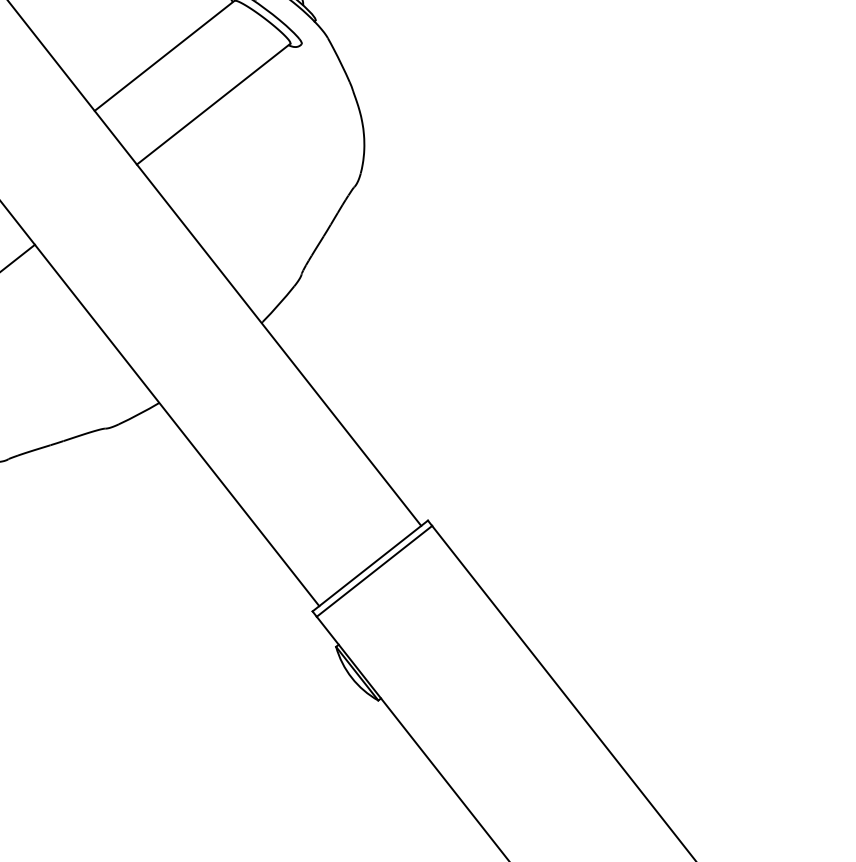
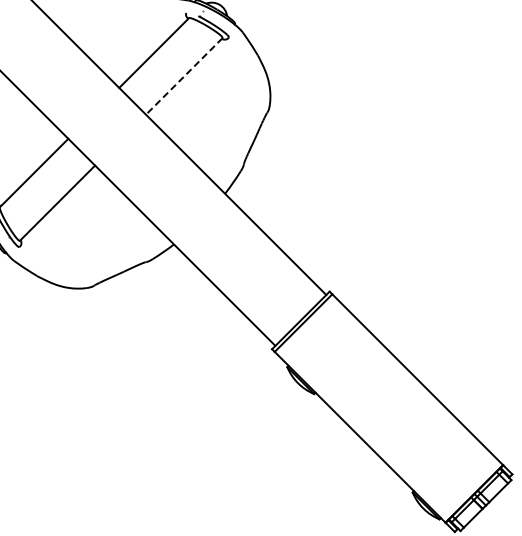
line: (212, 104) -> (183, 76), solid -> dashed

